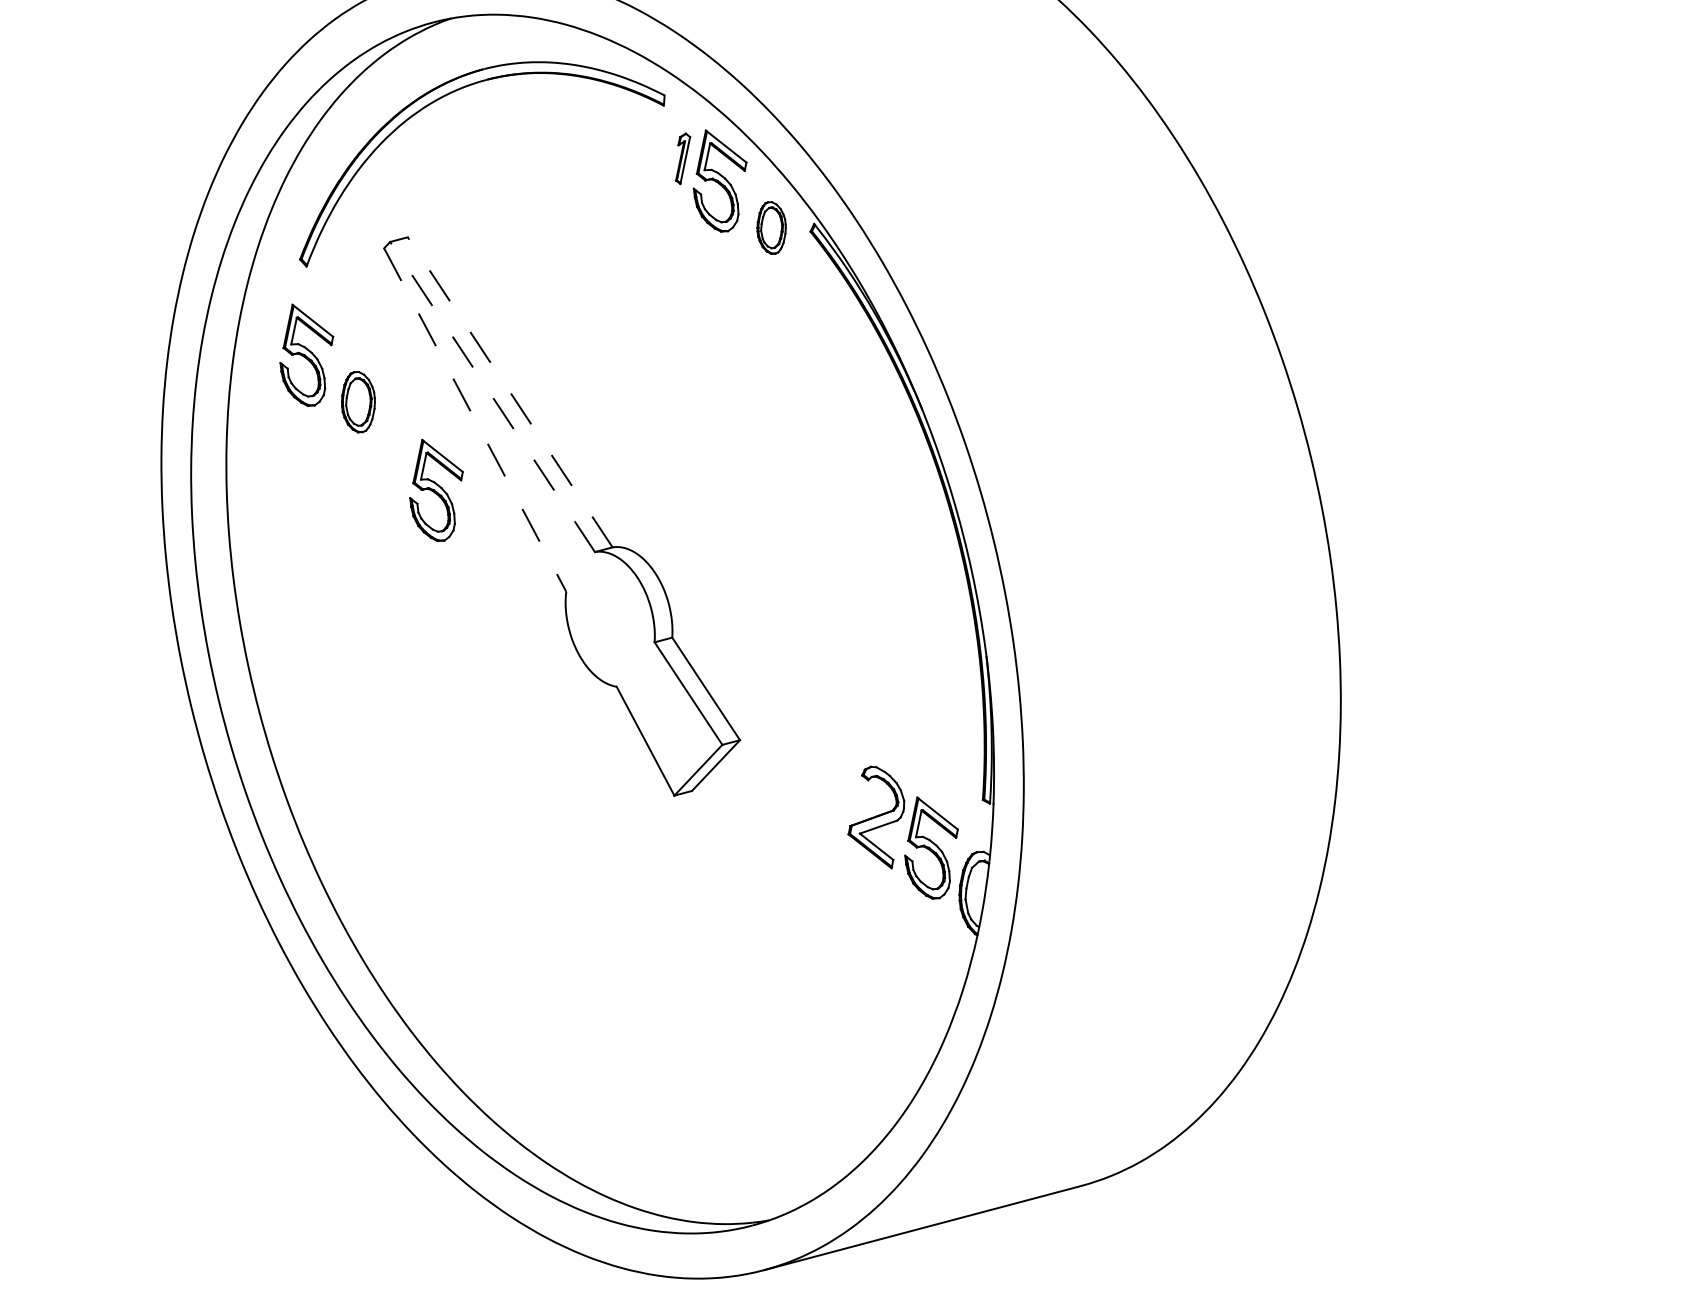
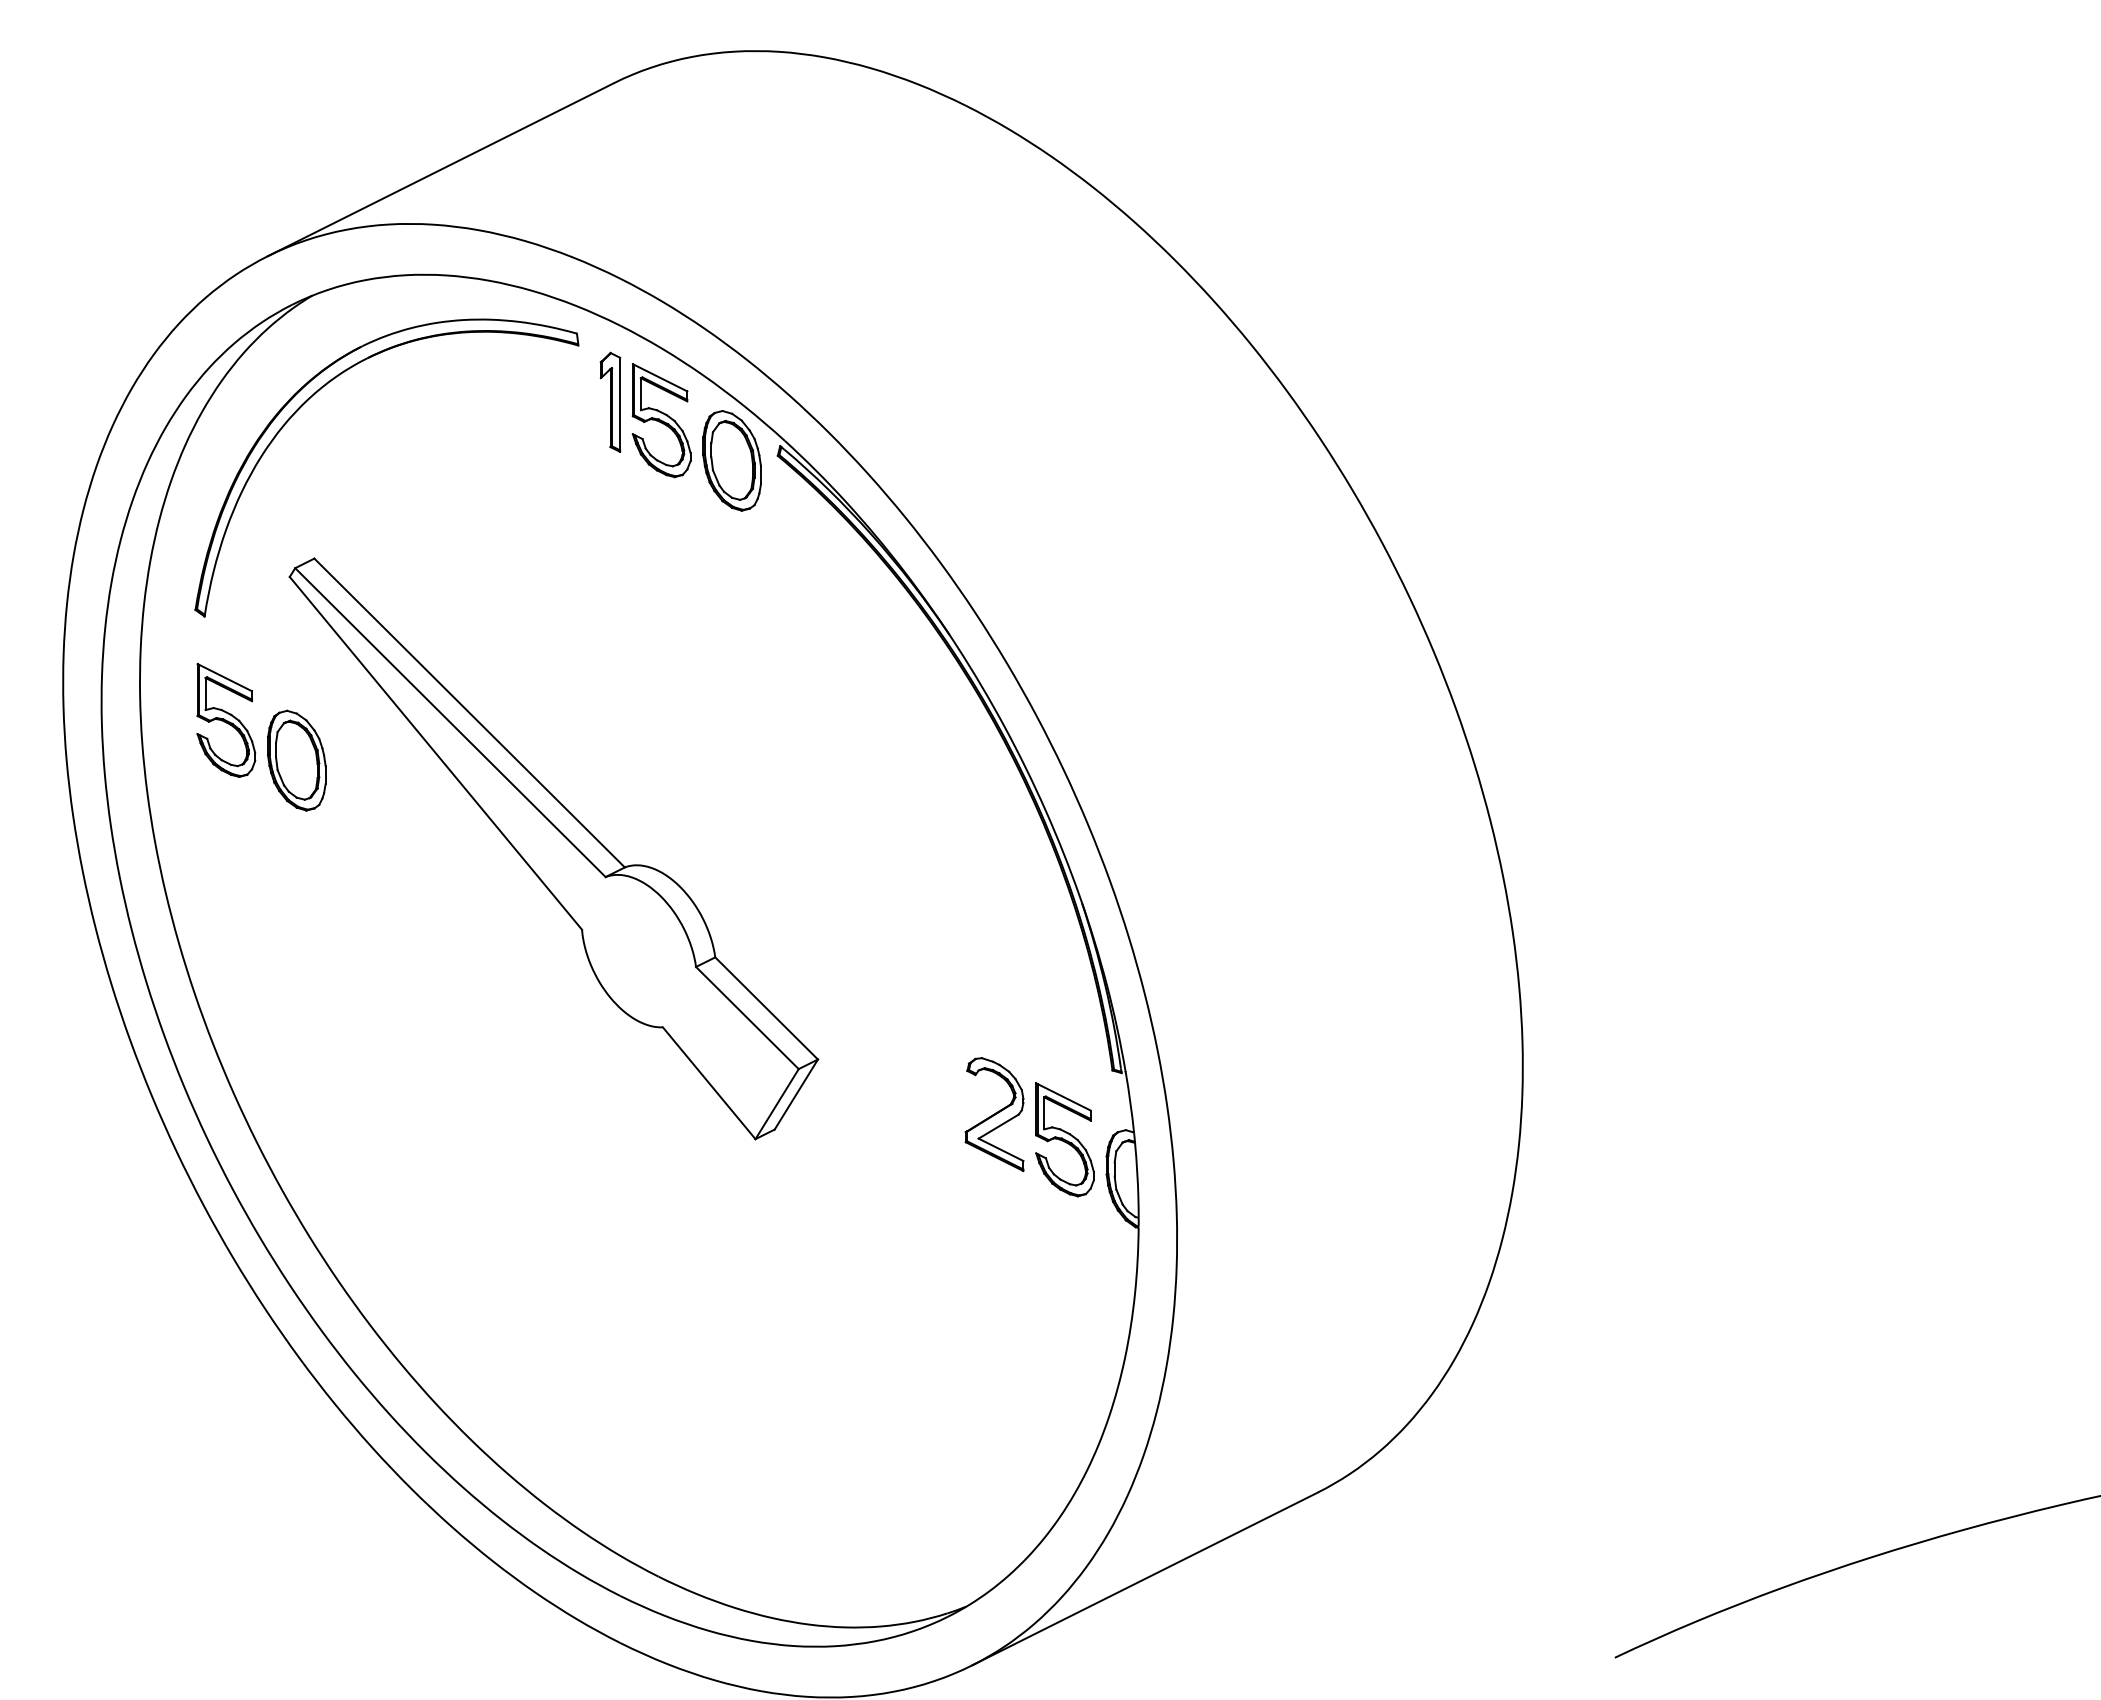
part: (680, 157) -> (610, 401), size x1.67
part: (771, 227) -> (731, 460), size x1.67
line: (509, 392) -> (469, 713), dashed -> solid
line: (492, 396) -> (450, 722), dashed -> solid
part: (358, 401) -> (296, 760), size x1.43
line: (475, 420) -> (436, 753), dashed -> solid
part: (436, 491) -> (408, 845), removed

